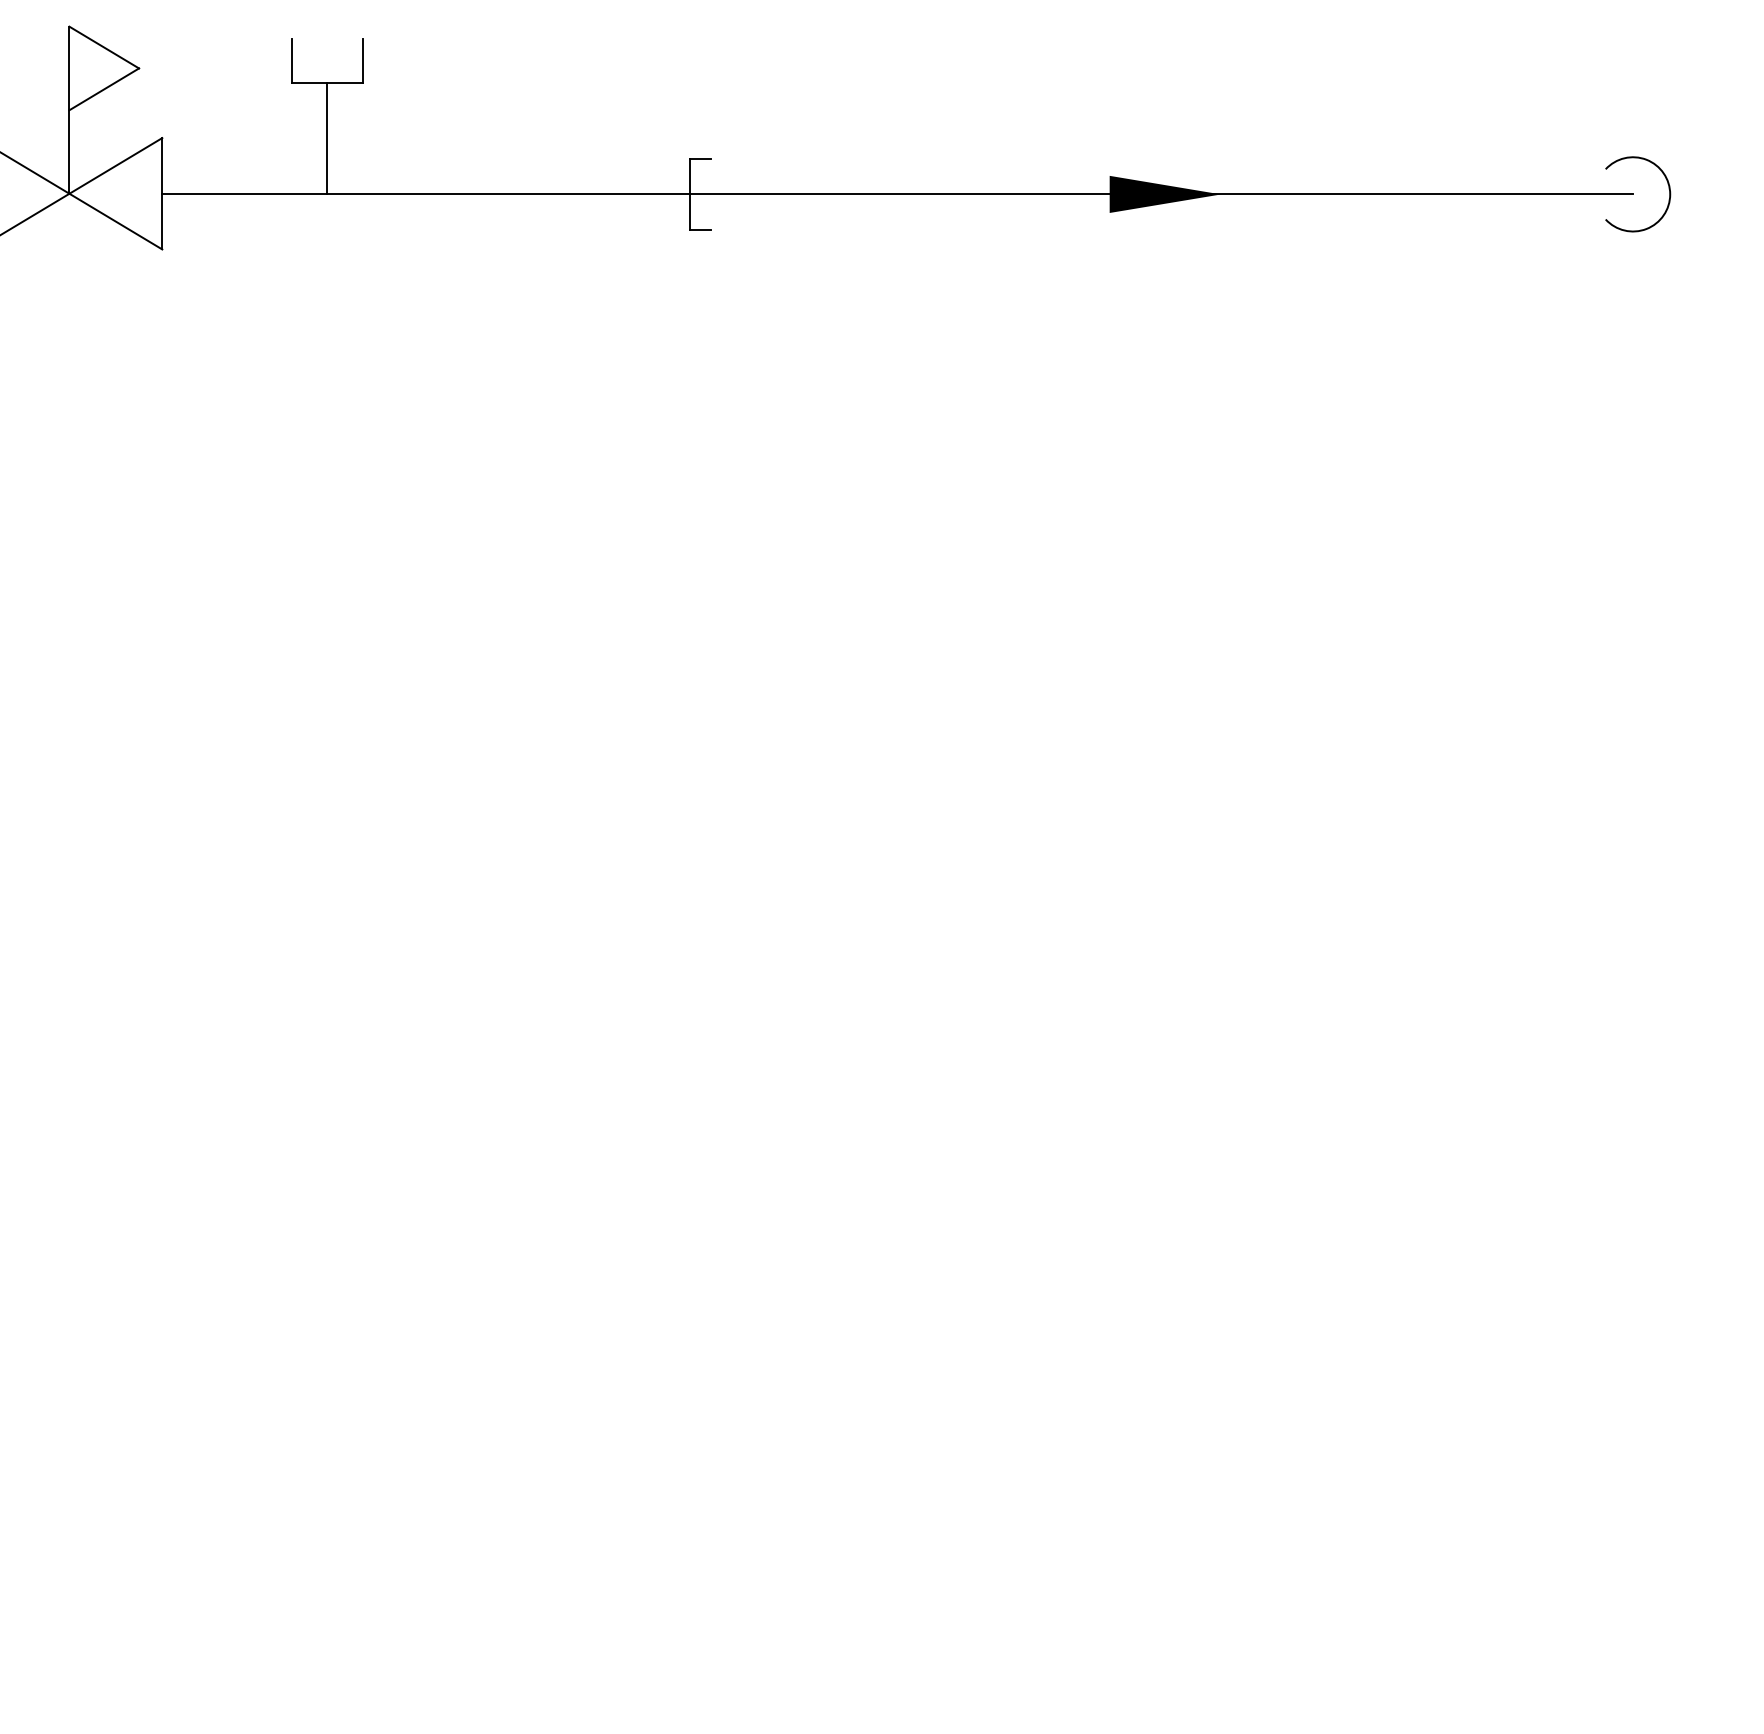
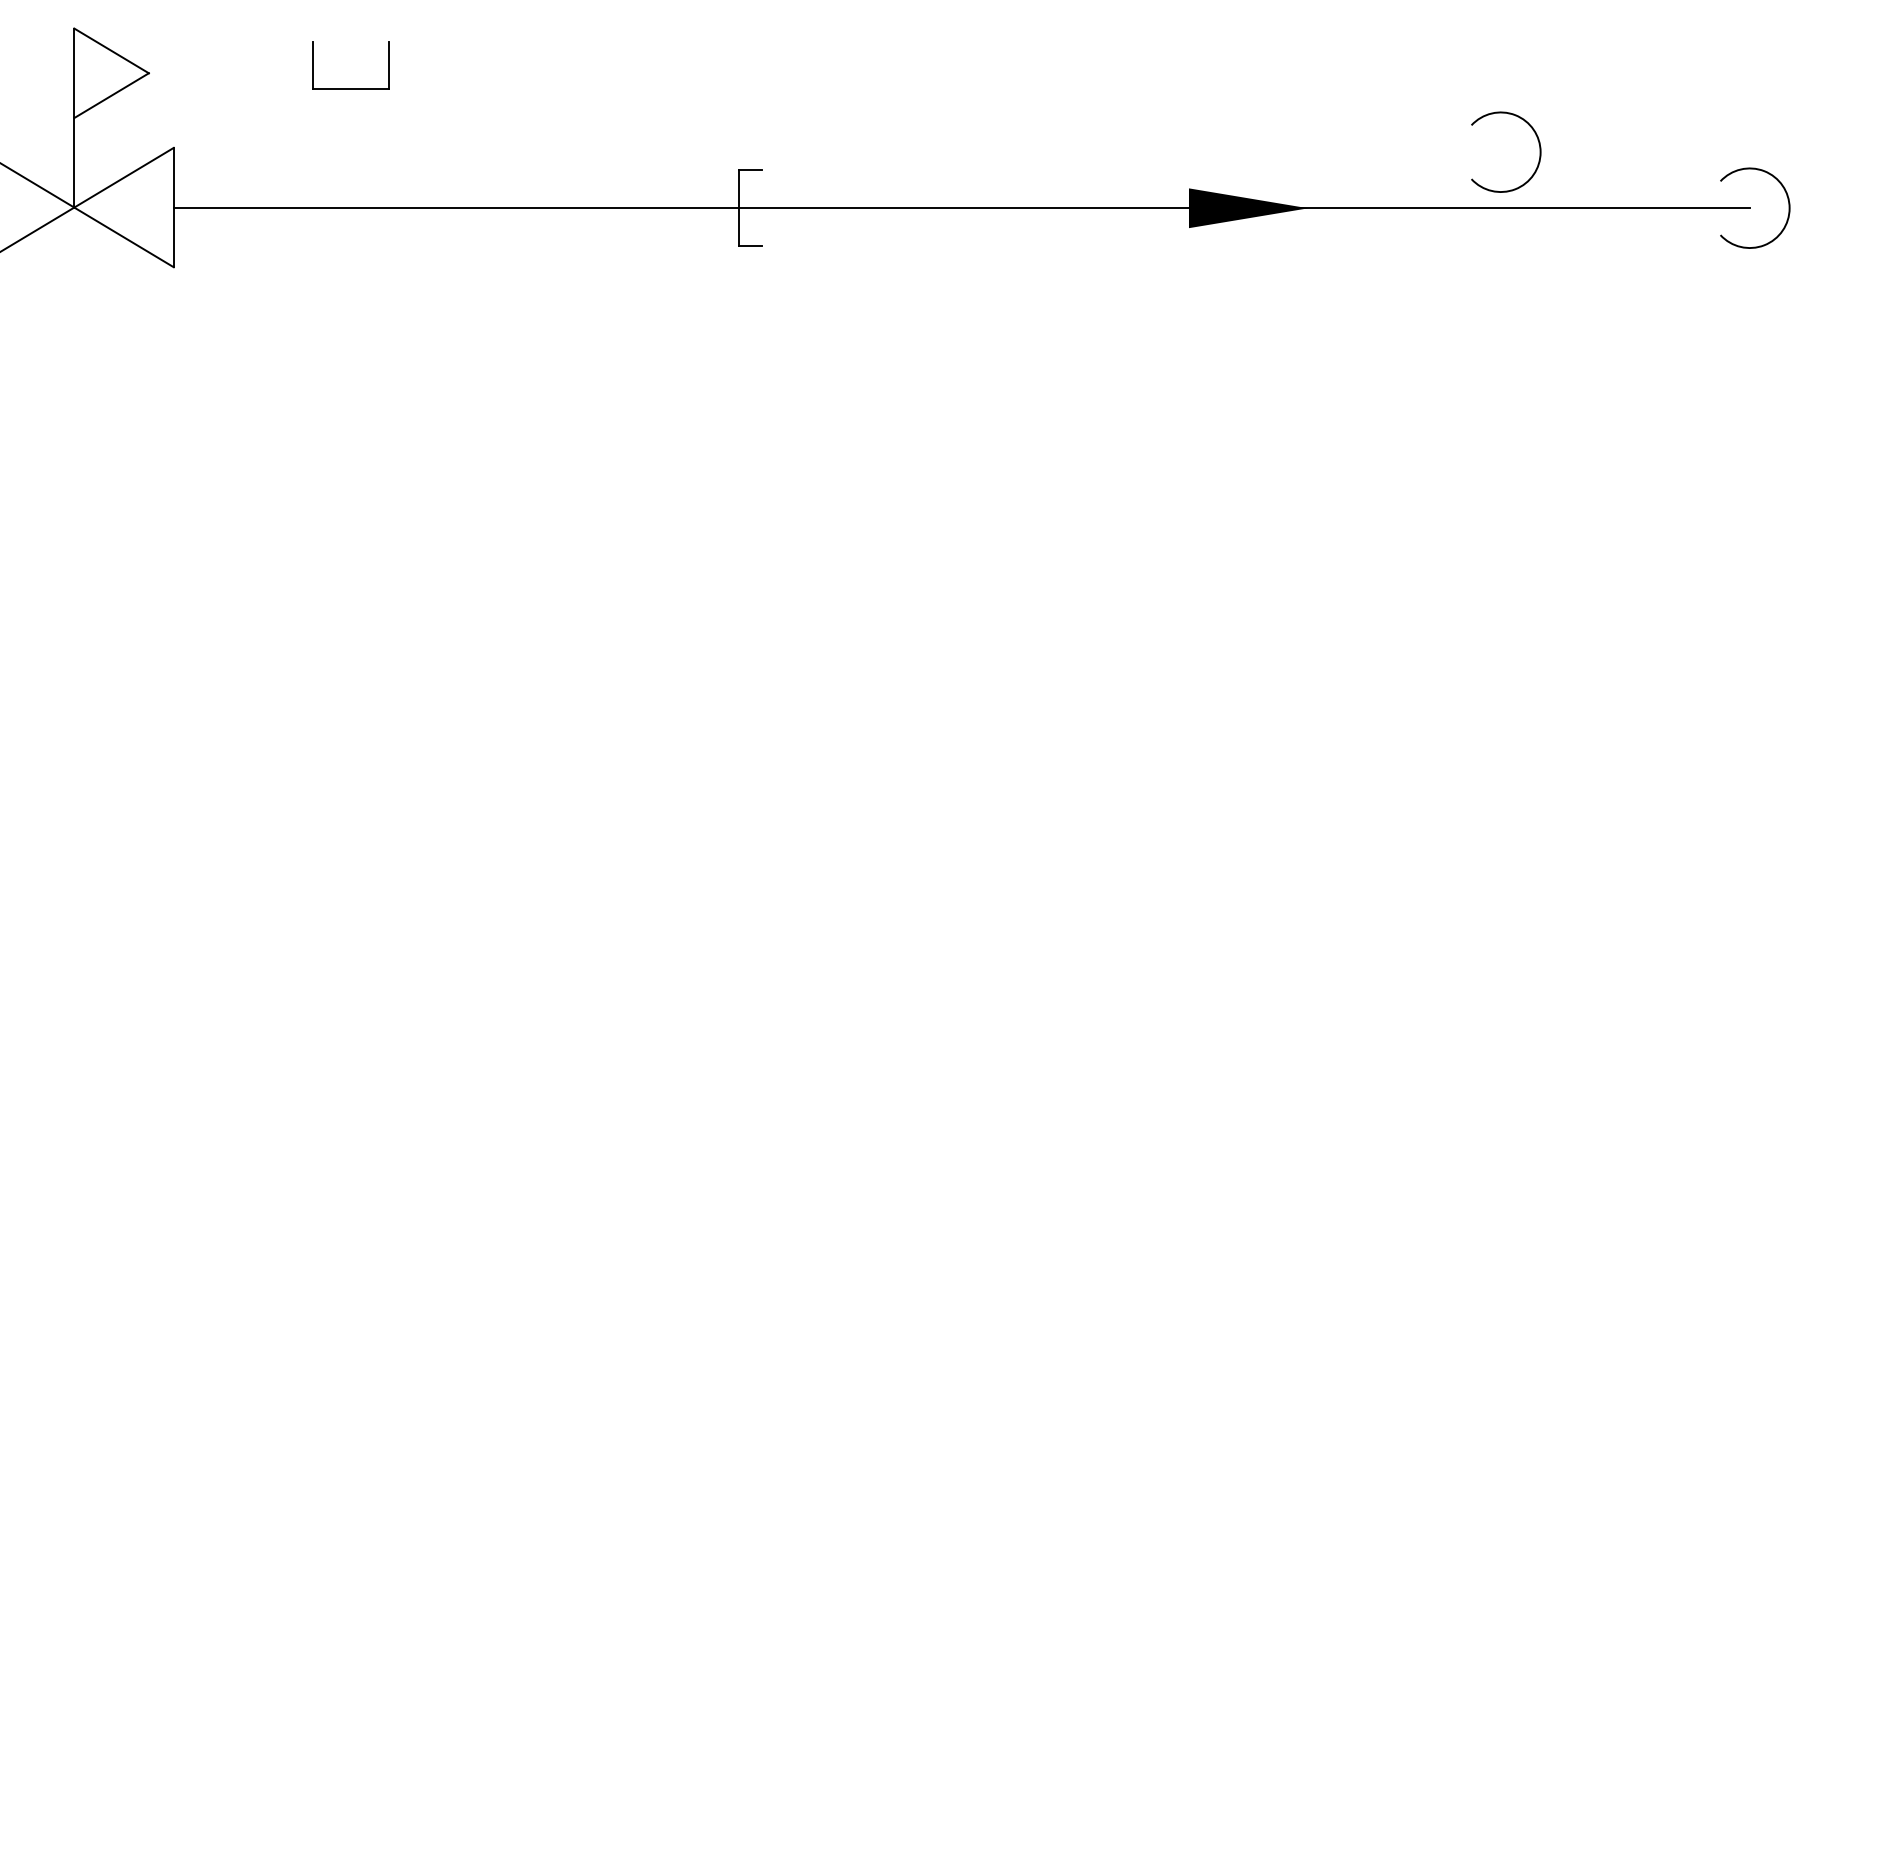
part: (1435, 134) -> (1538, 144), added
line: (327, 138) -> (350, 148), removed

